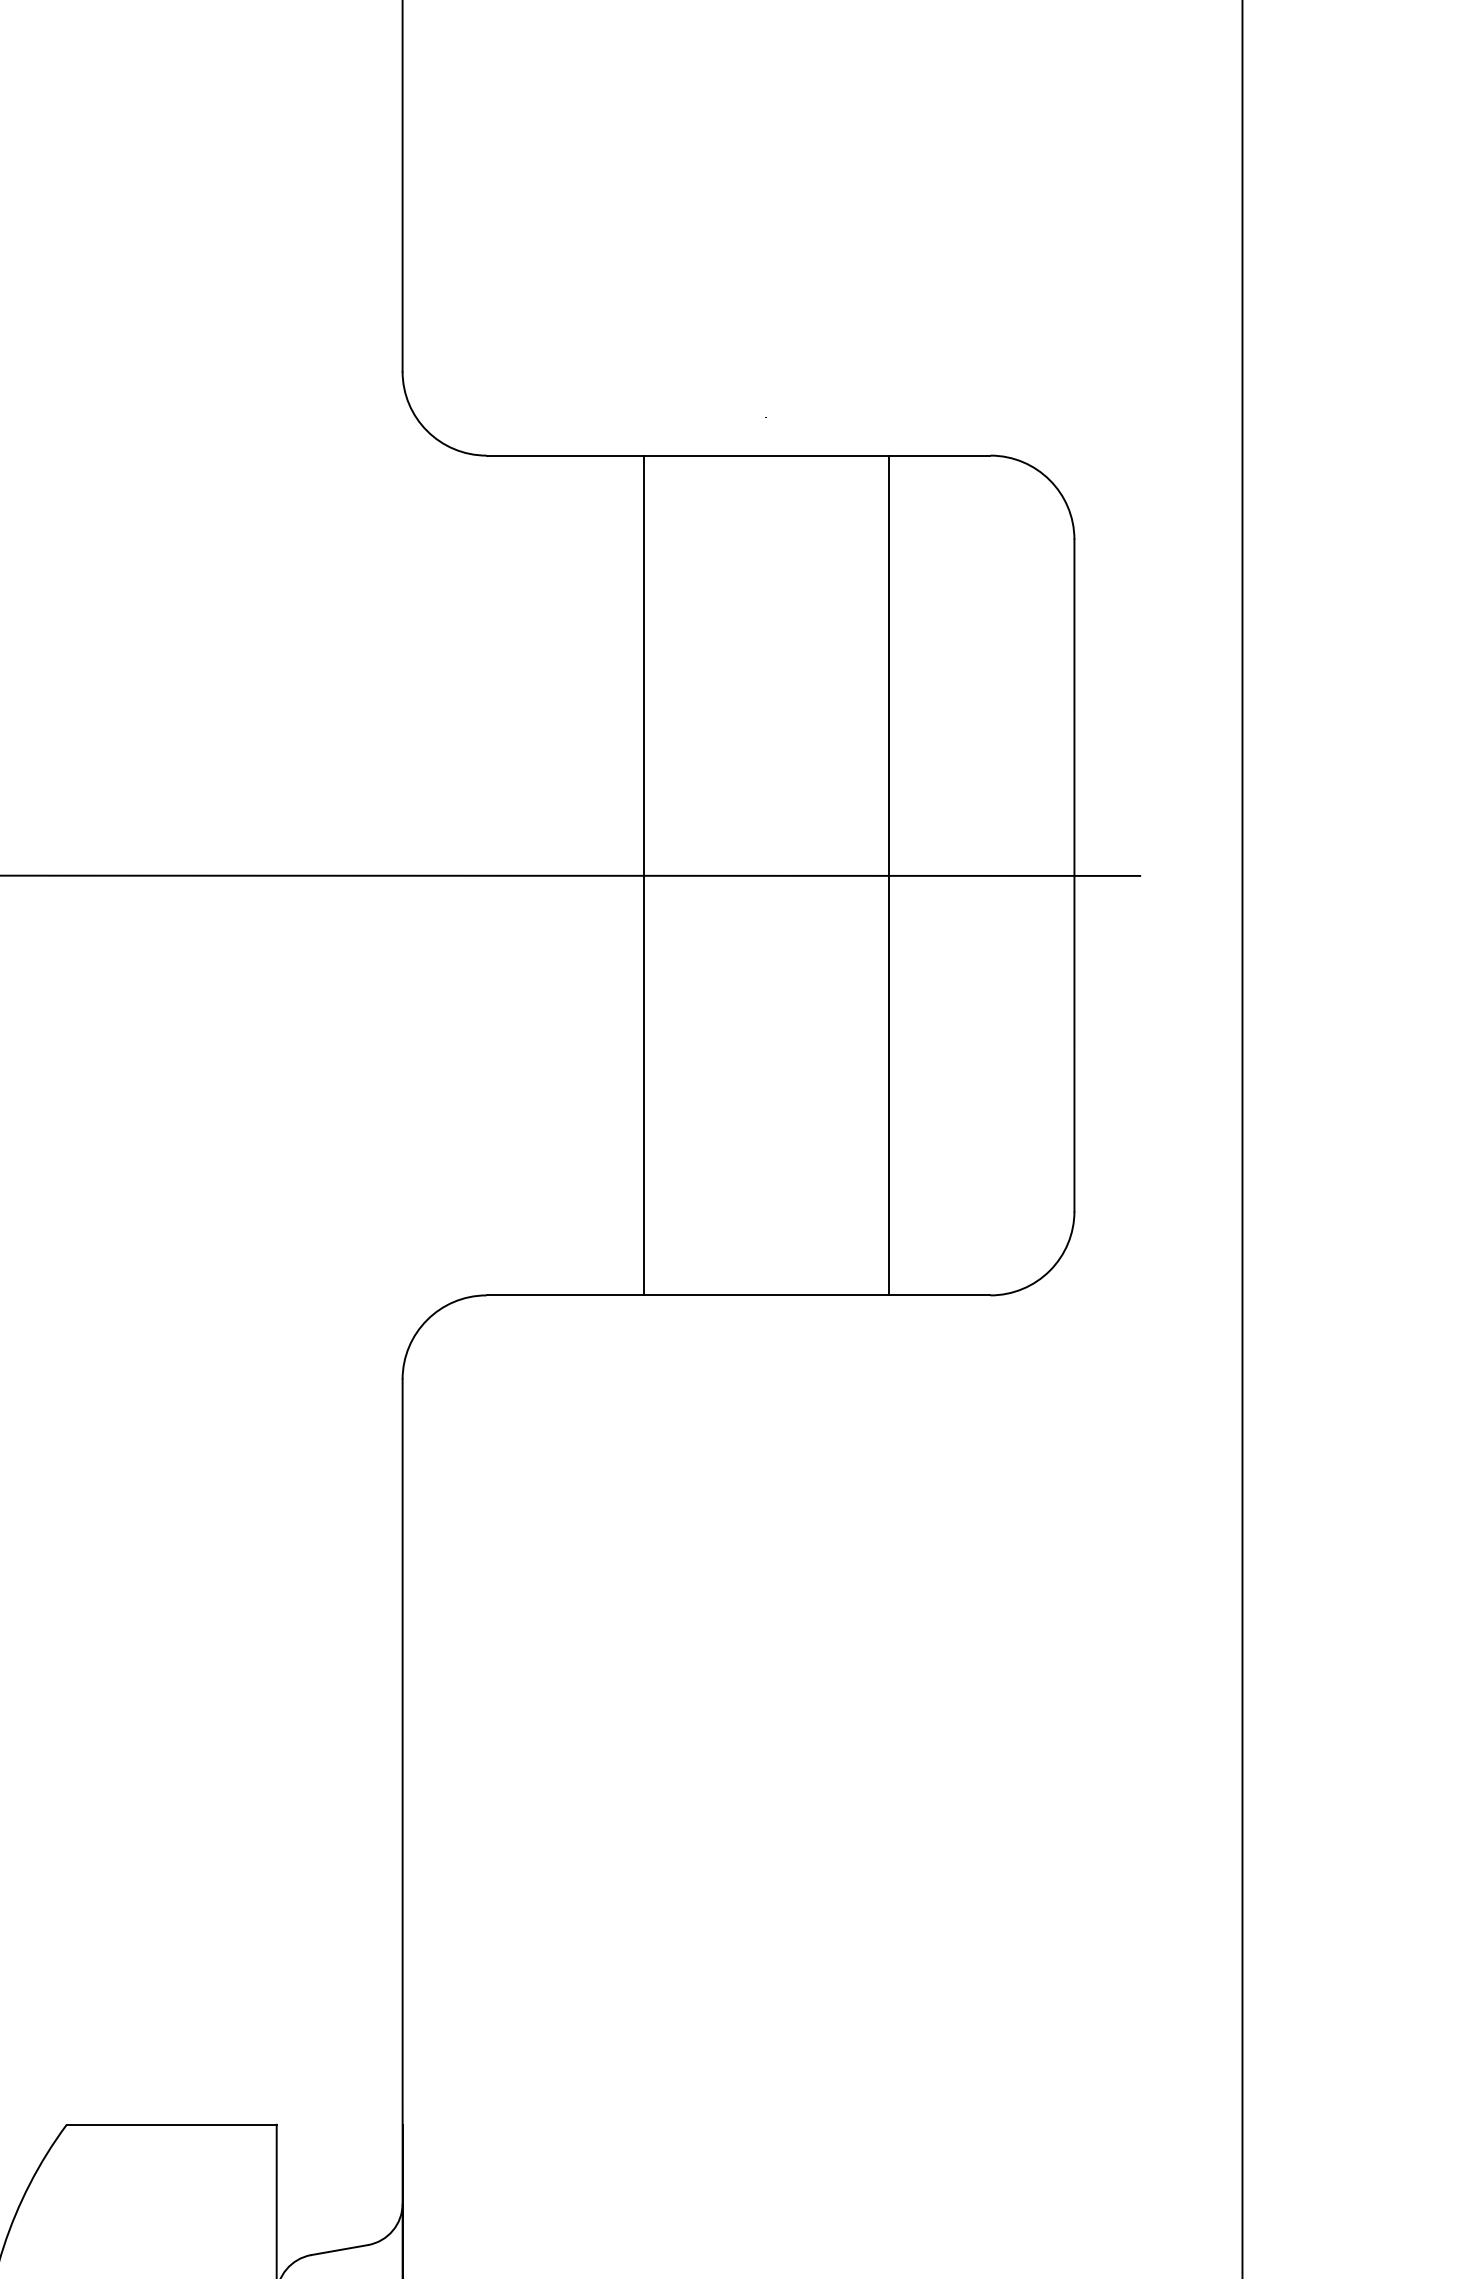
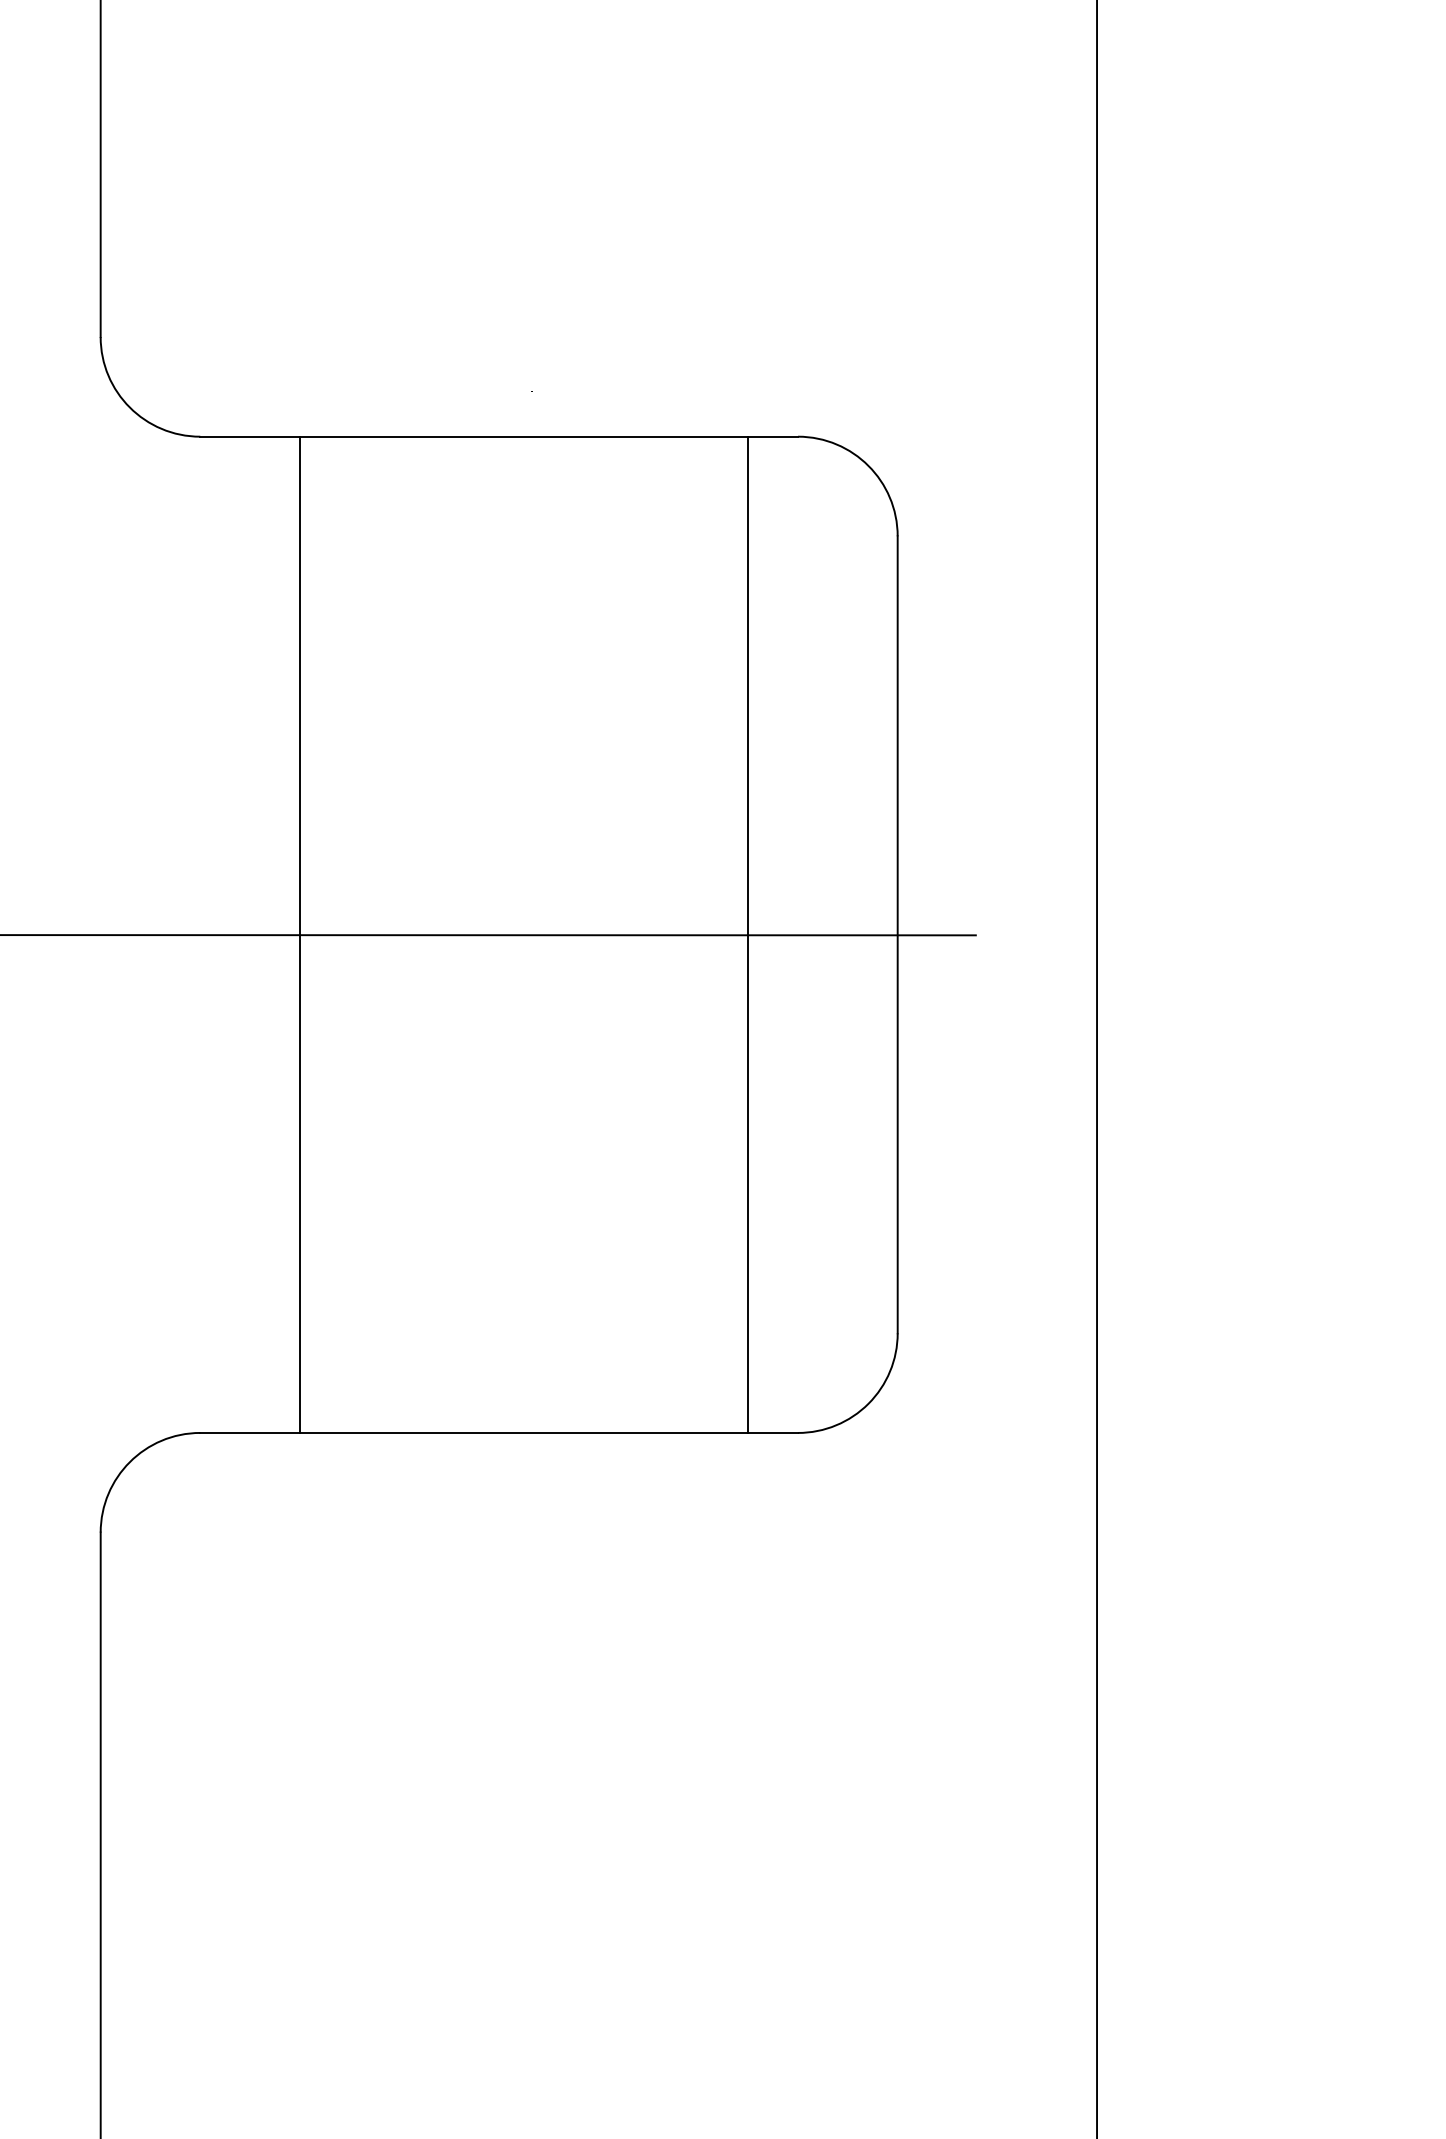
line: (643, 875) -> (299, 934), moved
line: (888, 875) -> (748, 934), moved

